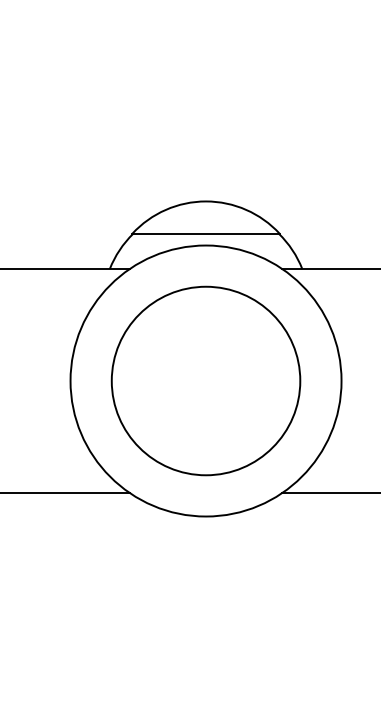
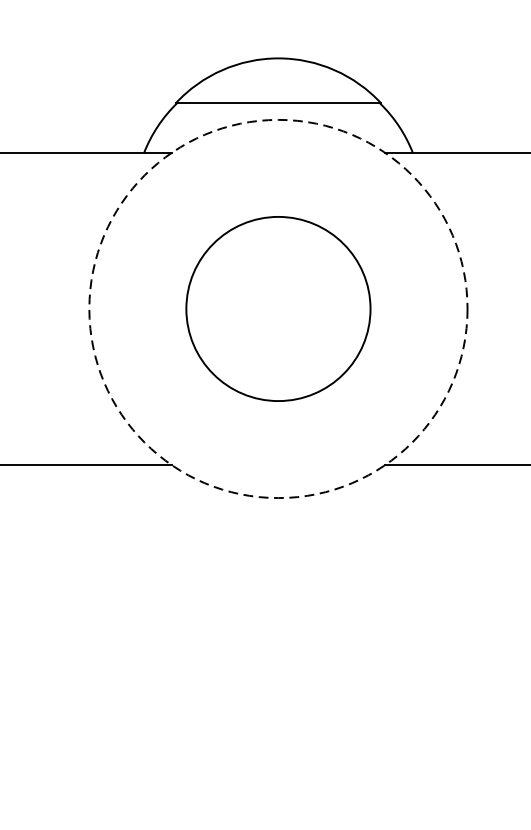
circle: (205, 380) -> (277, 308), size x0.7
circle: (205, 380) -> (277, 308), solid -> dashed

